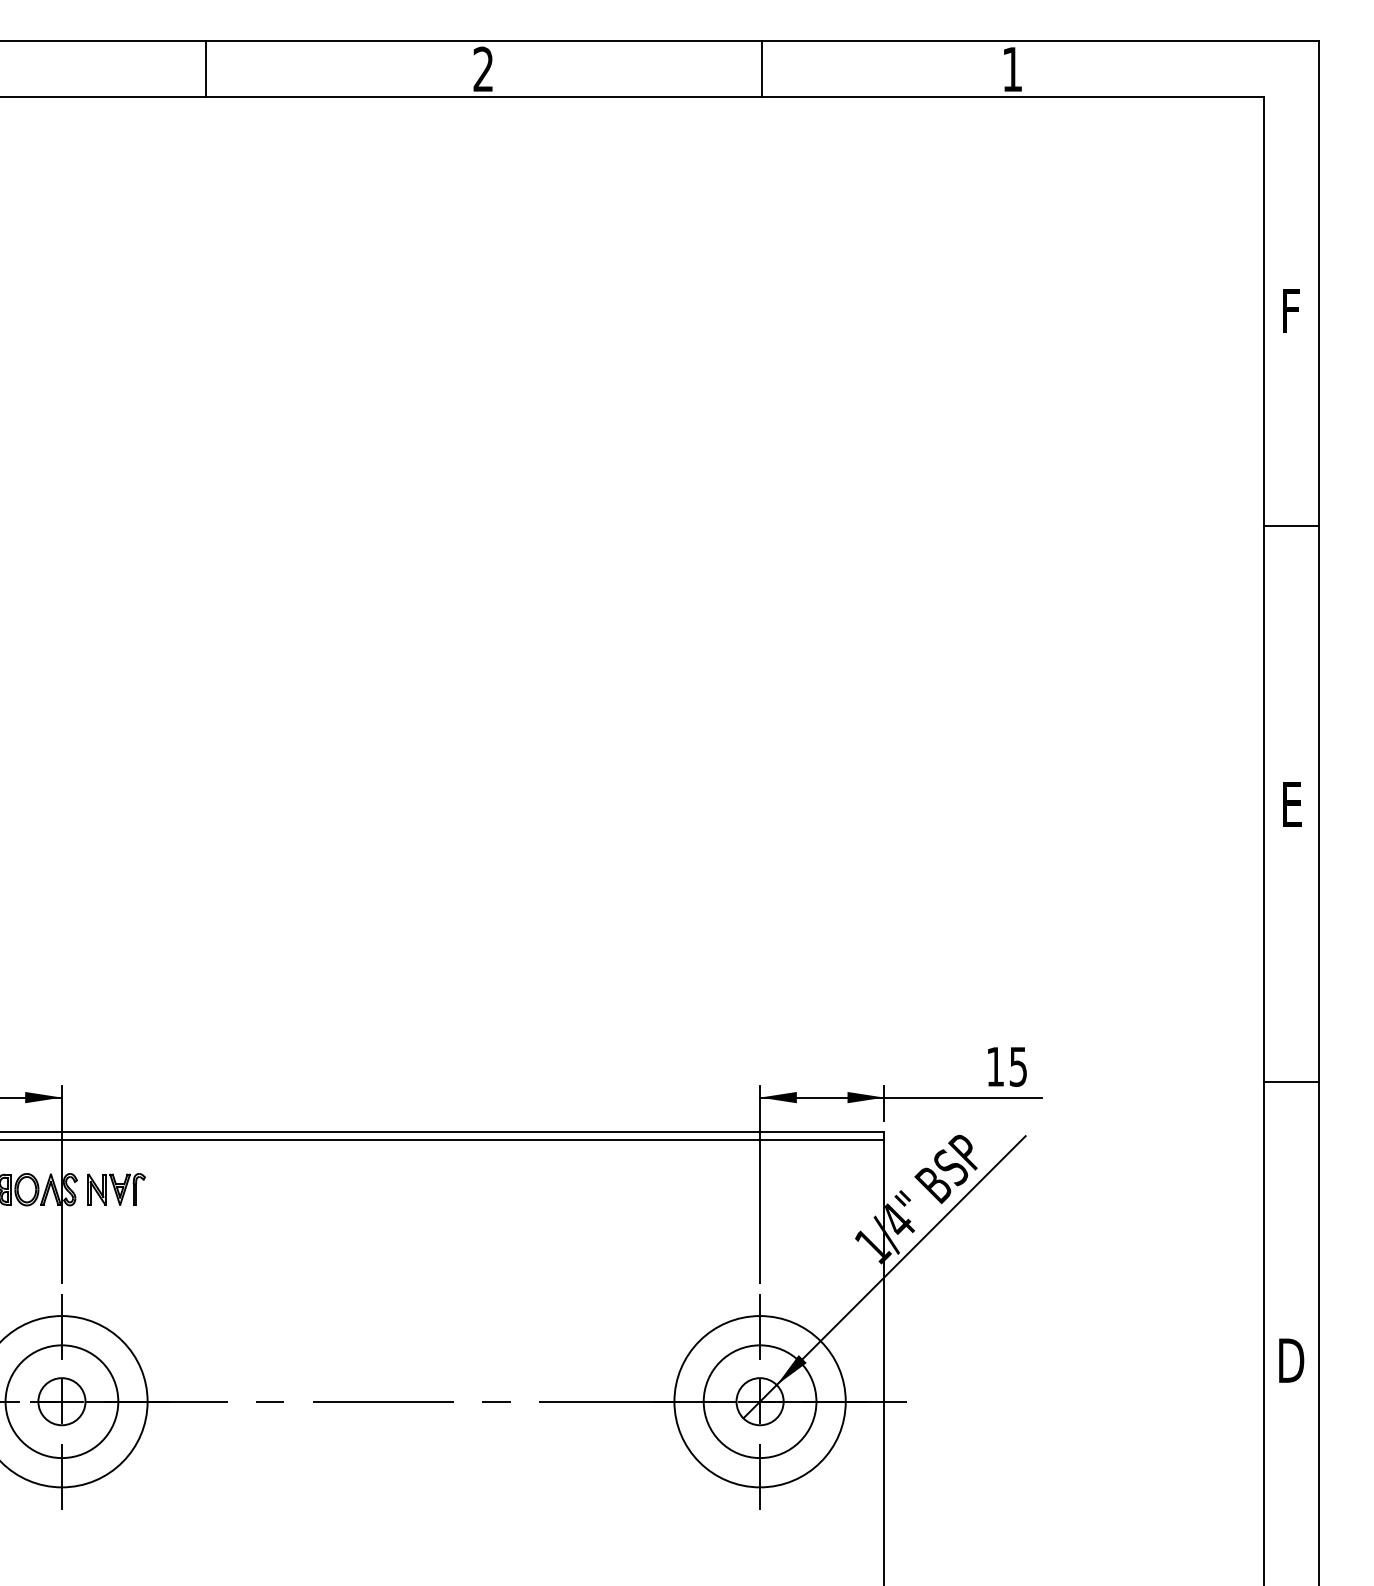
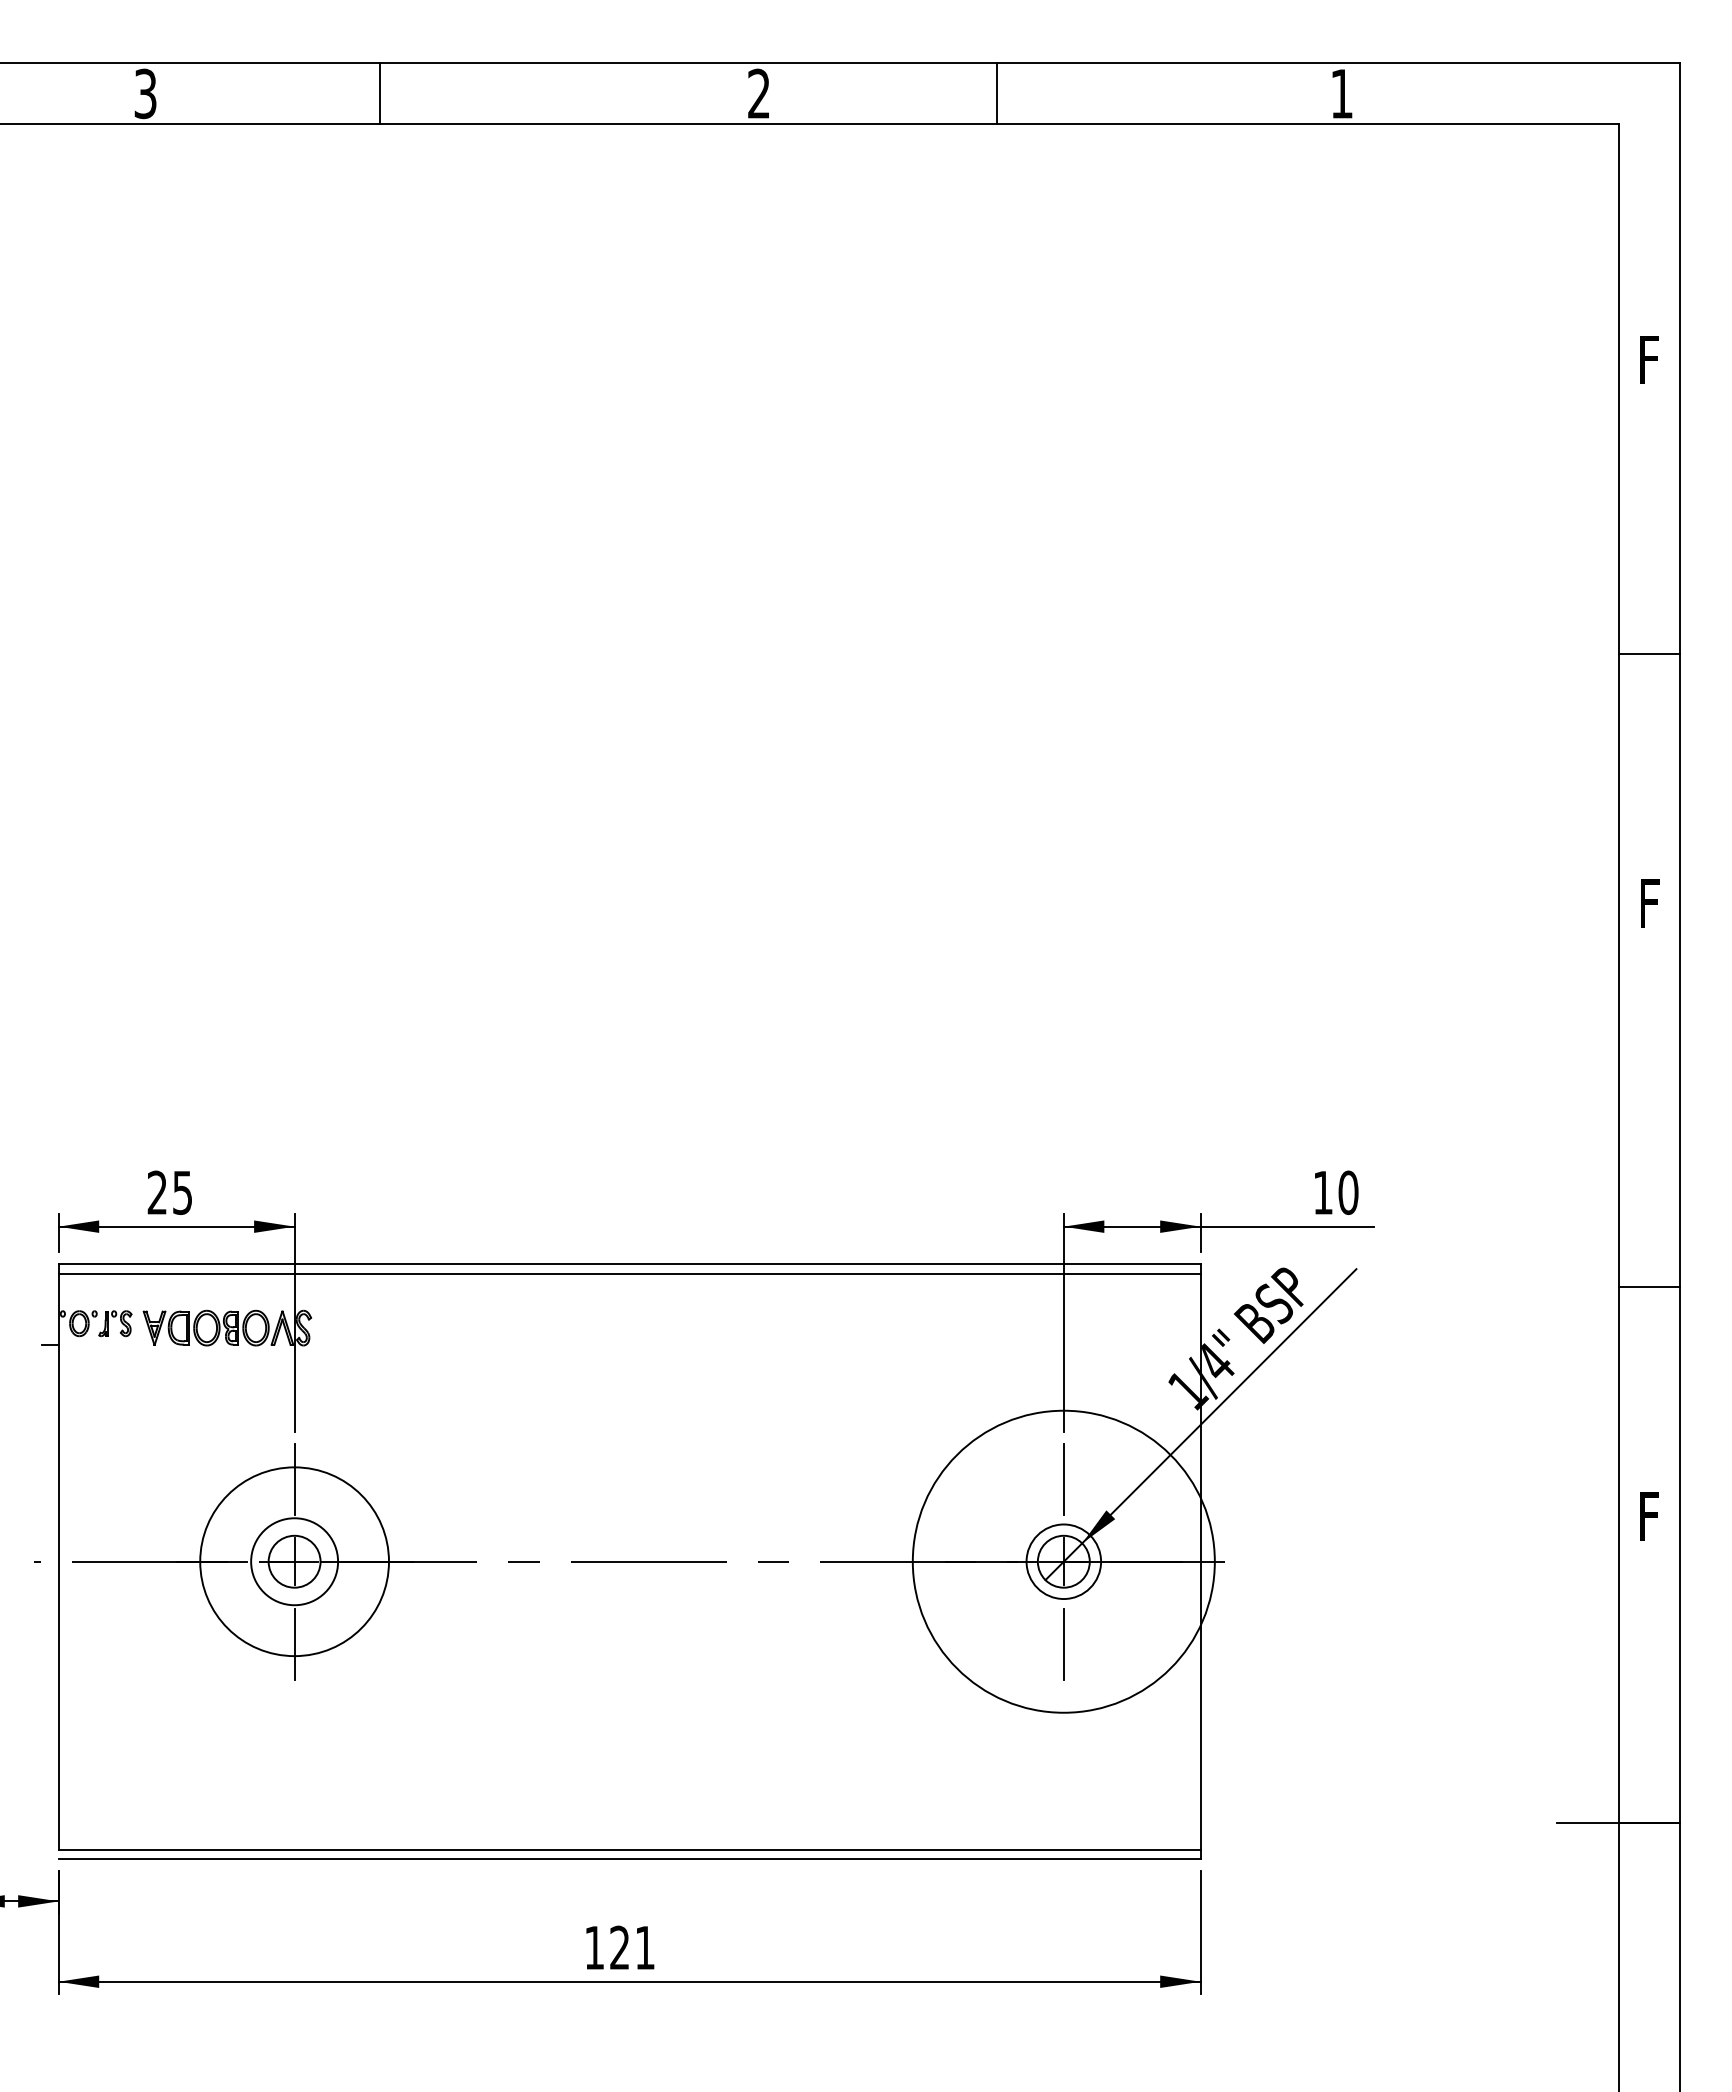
line: (205, 69) -> (379, 93), moved
line: (762, 69) -> (997, 93), moved
line: (1290, 525) -> (1648, 654), moved
text: (1292, 804) -> (1650, 903), E -> F
text: (1018, 1066) -> (1348, 1192), 15 -> 10
line: (1290, 1082) -> (1648, 1286), moved
part: (117, 1189) -> (355, 1327), removed
text: (1291, 1360) -> (1649, 1516), D -> F
circle: (61, 1401) -> (294, 1561), size x0.7
circle: (759, 1401) -> (1063, 1561), size x0.6
circle: (759, 1401) -> (1063, 1561), size x1.6

